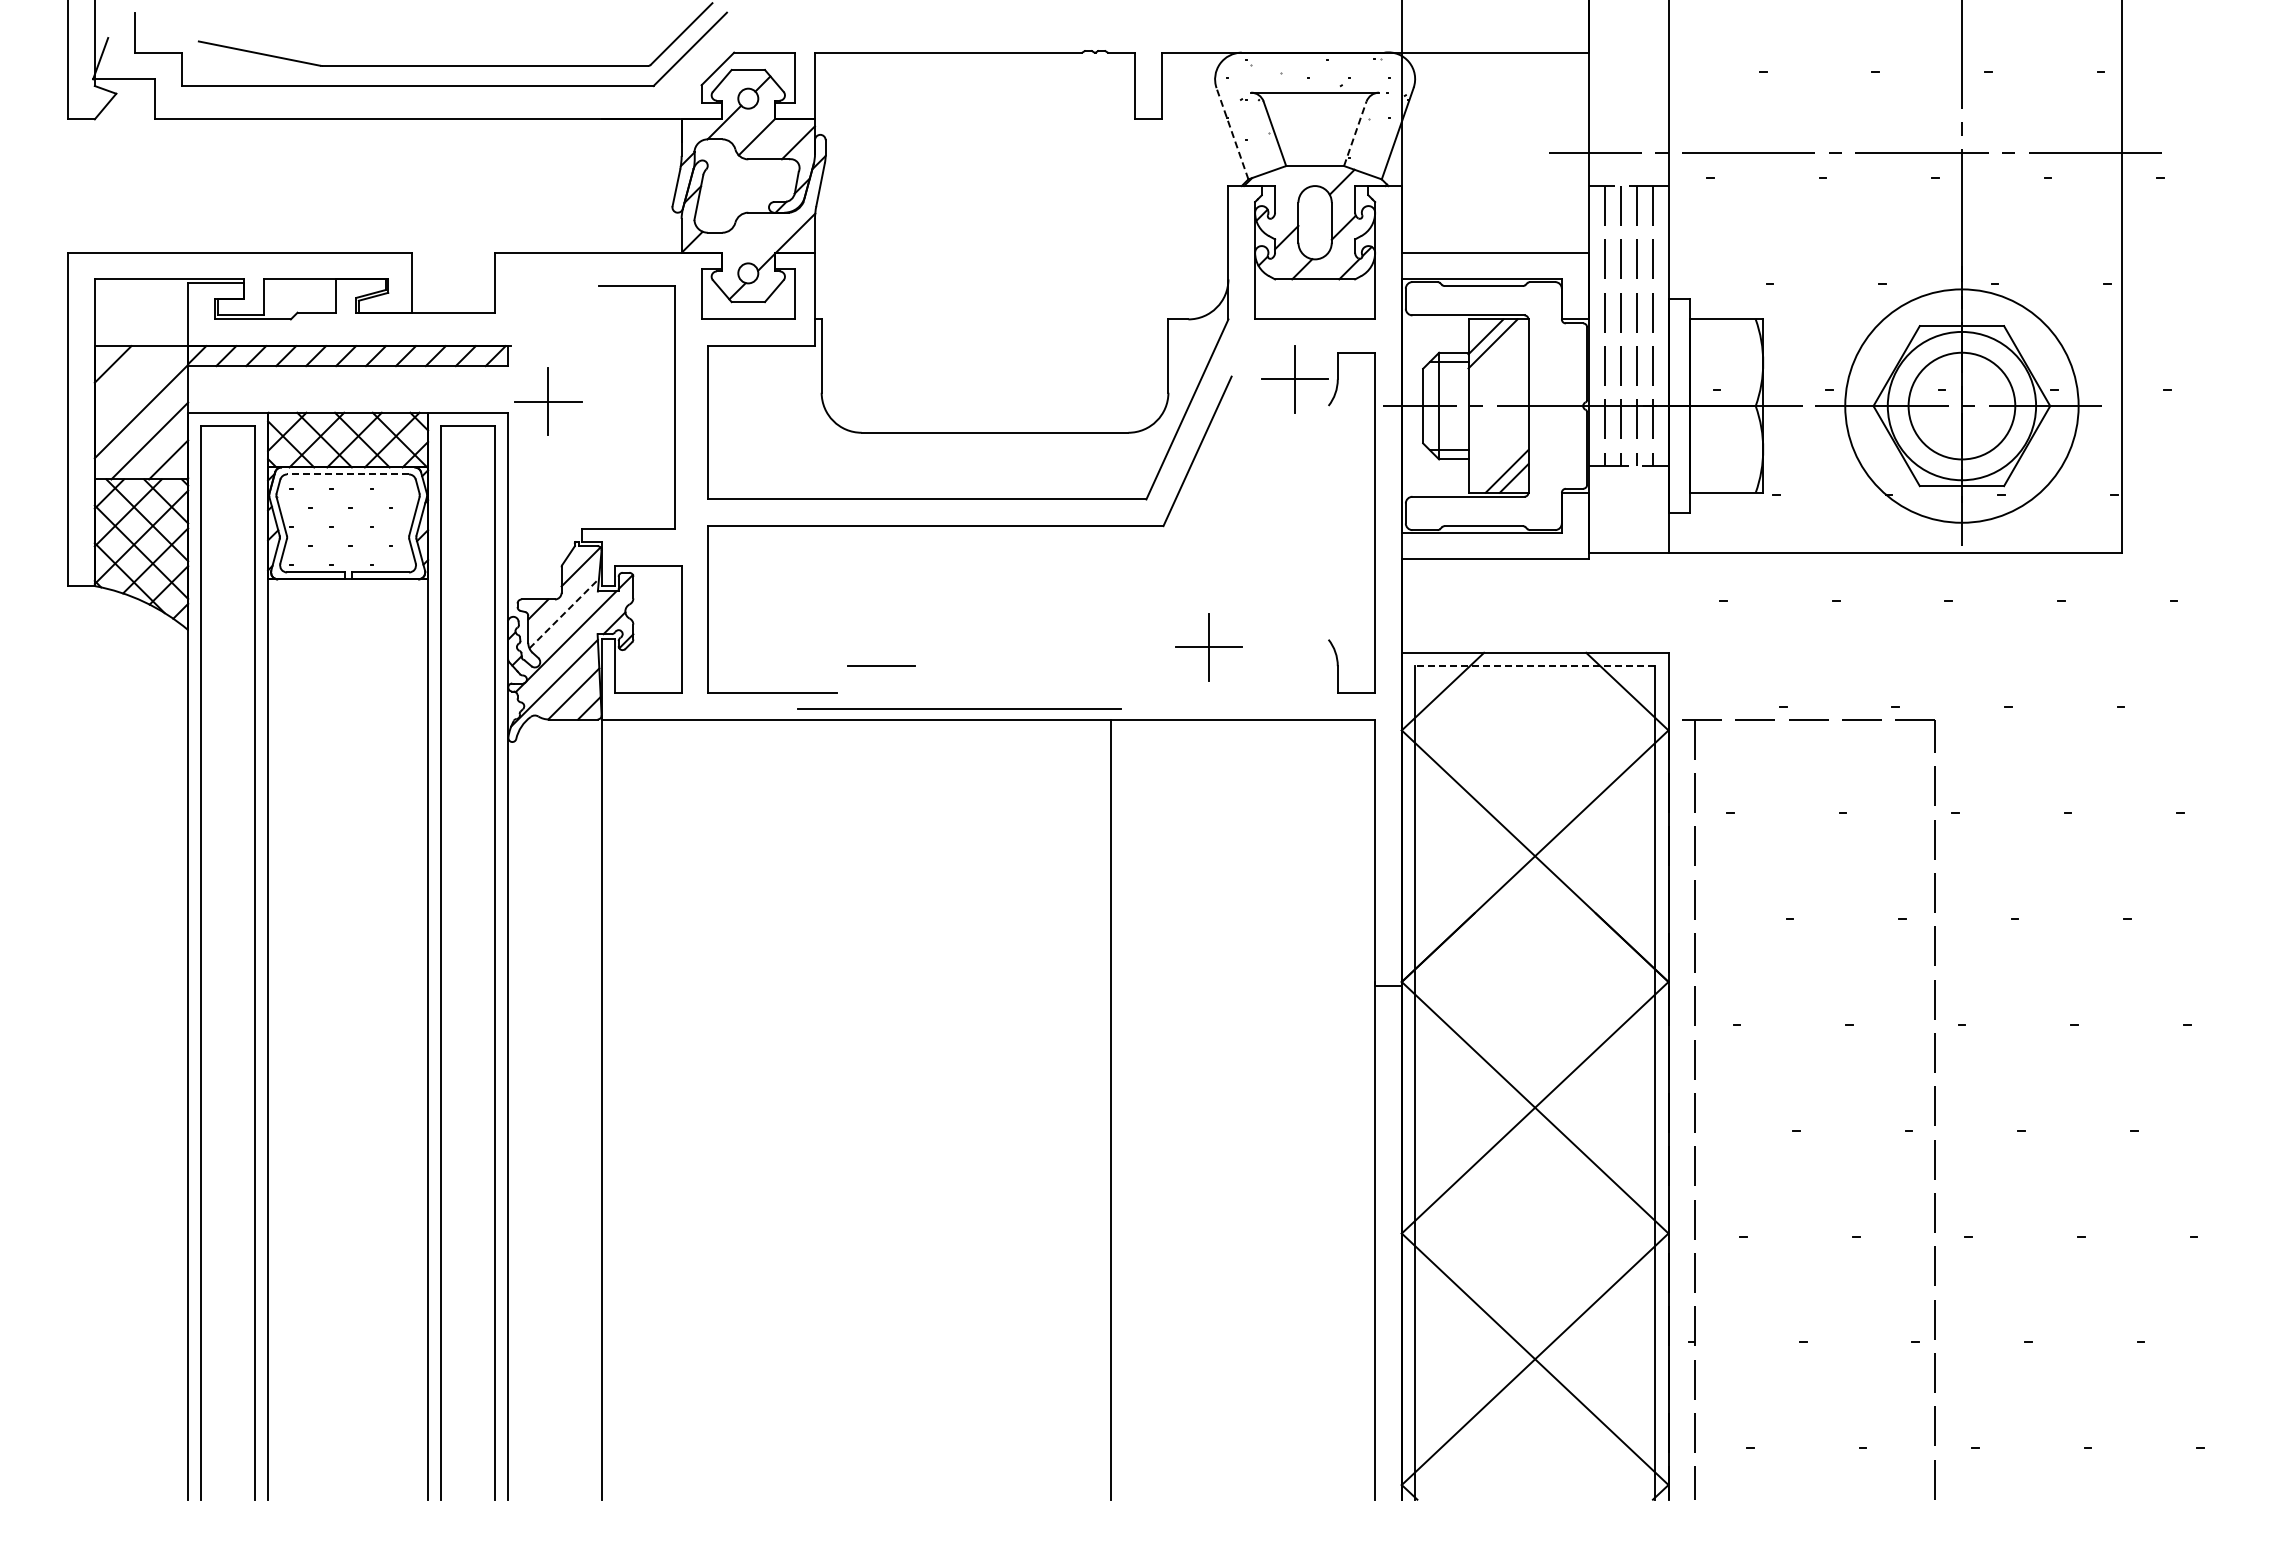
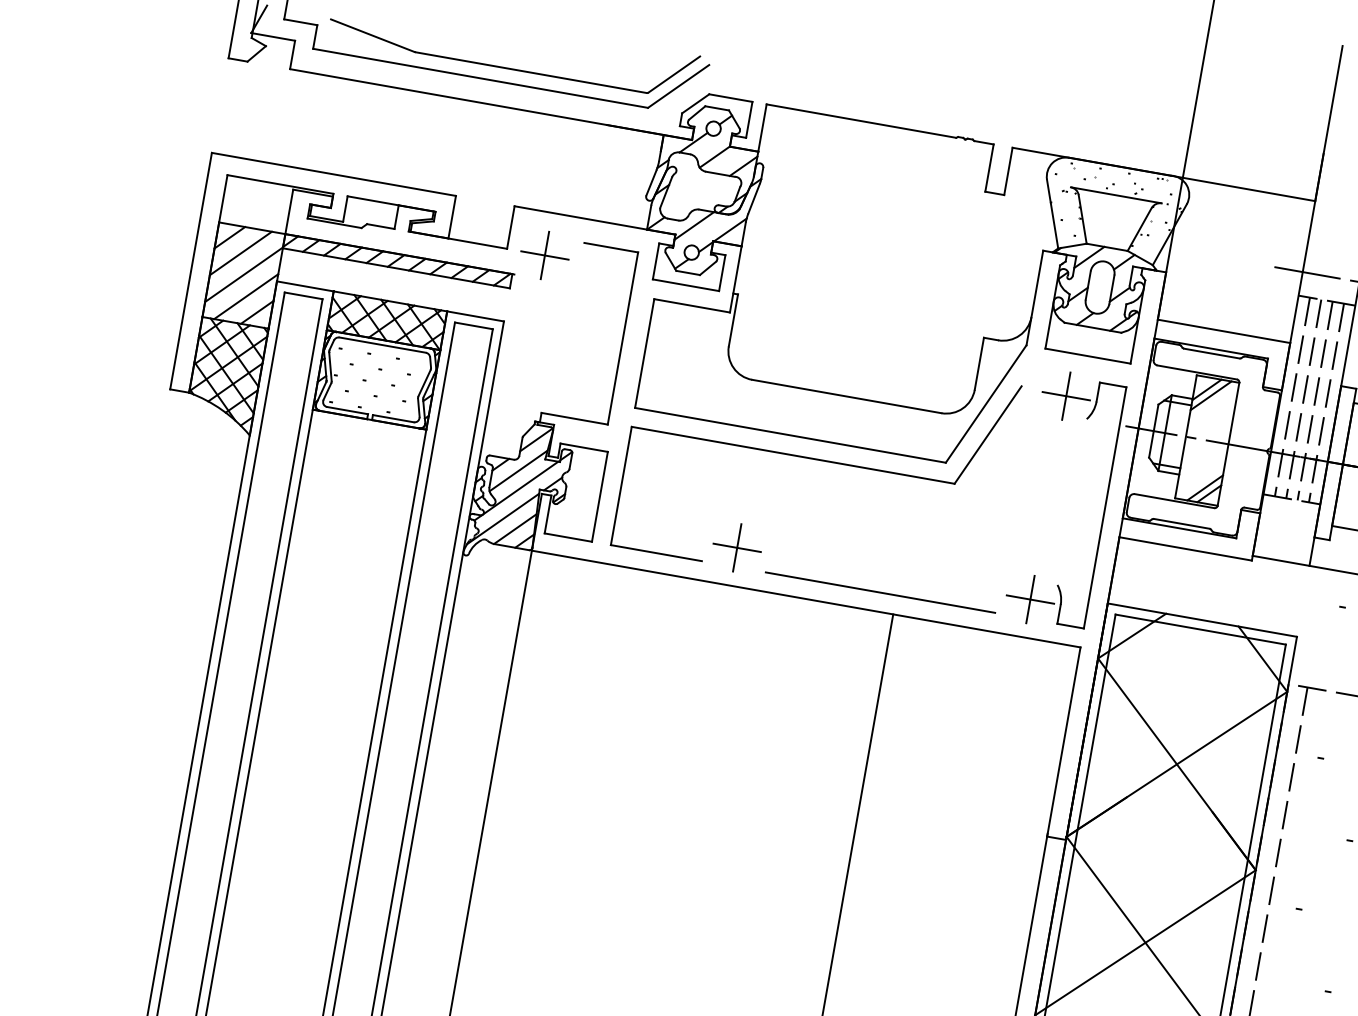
line: (1232, 133) -> (1052, 213), dashed -> solid
line: (1355, 133) -> (1139, 229), dashed -> solid
line: (1293, 184) -> (1089, 257), added
line: (744, 236) -> (693, 225), added
line: (131, 383) -> (240, 253), added
part: (548, 401) -> (545, 255), moved
line: (348, 474) -> (383, 345), dashed -> solid
line: (564, 613) -> (518, 470), dashed -> solid
part: (1208, 647) -> (1029, 599), moved
line: (881, 665) -> (737, 547), added
line: (1534, 666) -> (1200, 629), dashed -> solid
line: (959, 708) -> (880, 592), moved

